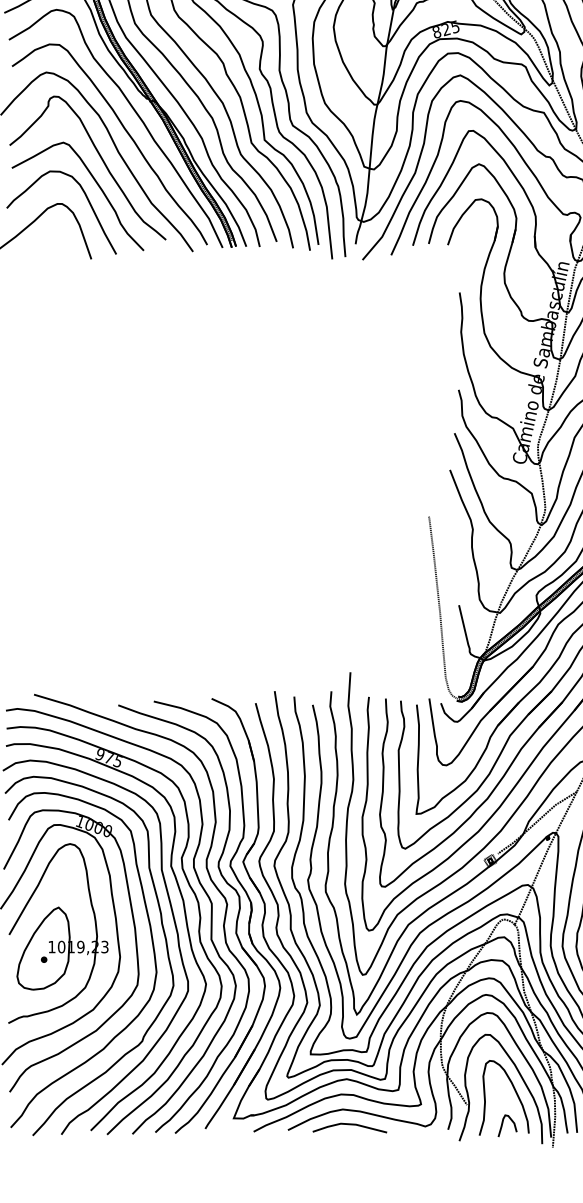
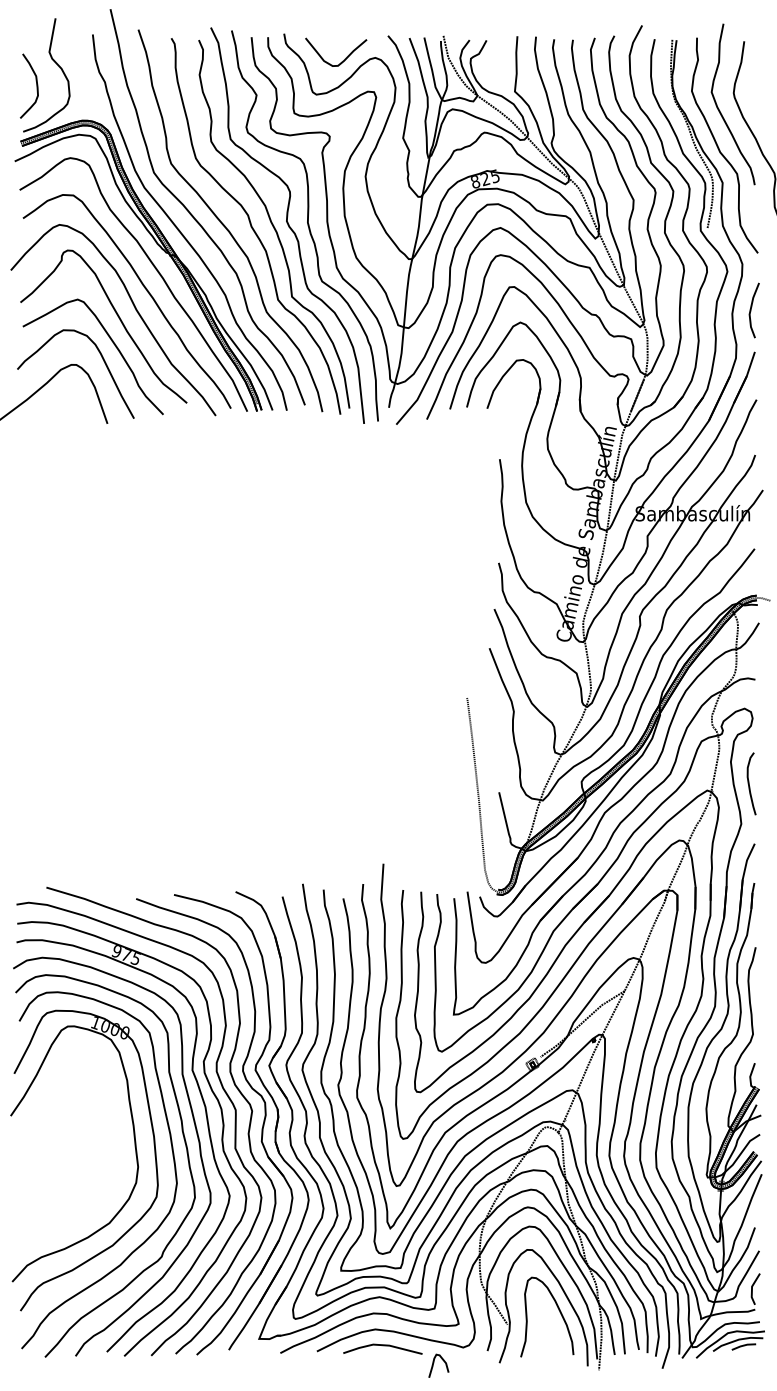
part: (58, 933) -> (72, 1141), removed
curve: (503, 1123) -> (434, 1363), moved

